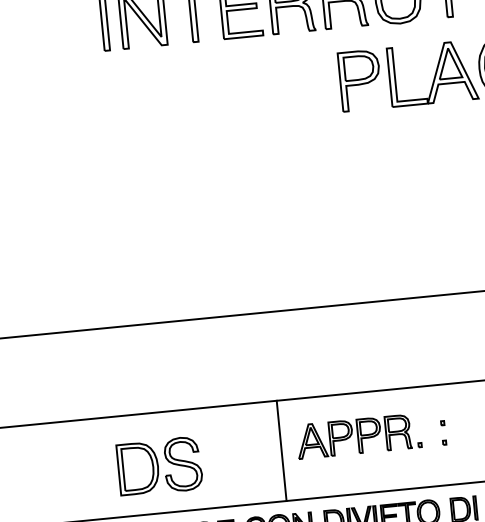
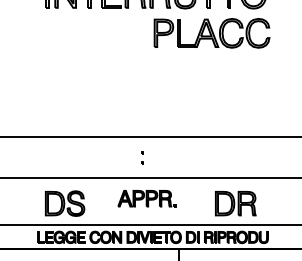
part: (443, 431) -> (142, 157), moved
line: (281, 449) -> (110, 201), removed
part: (160, 466) -> (65, 203), moved

